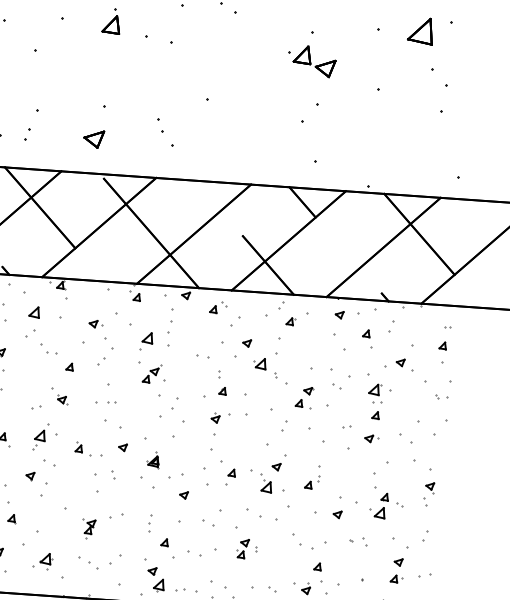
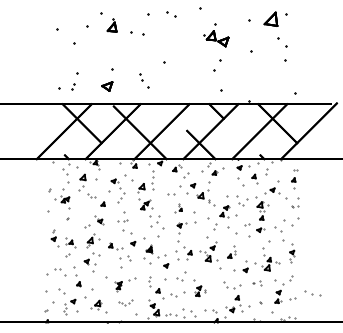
part: (215, 383) -> (178, 207), size x0.6
part: (261, 515) -> (312, 293), moved
part: (99, 560) -> (125, 302), size x0.6

